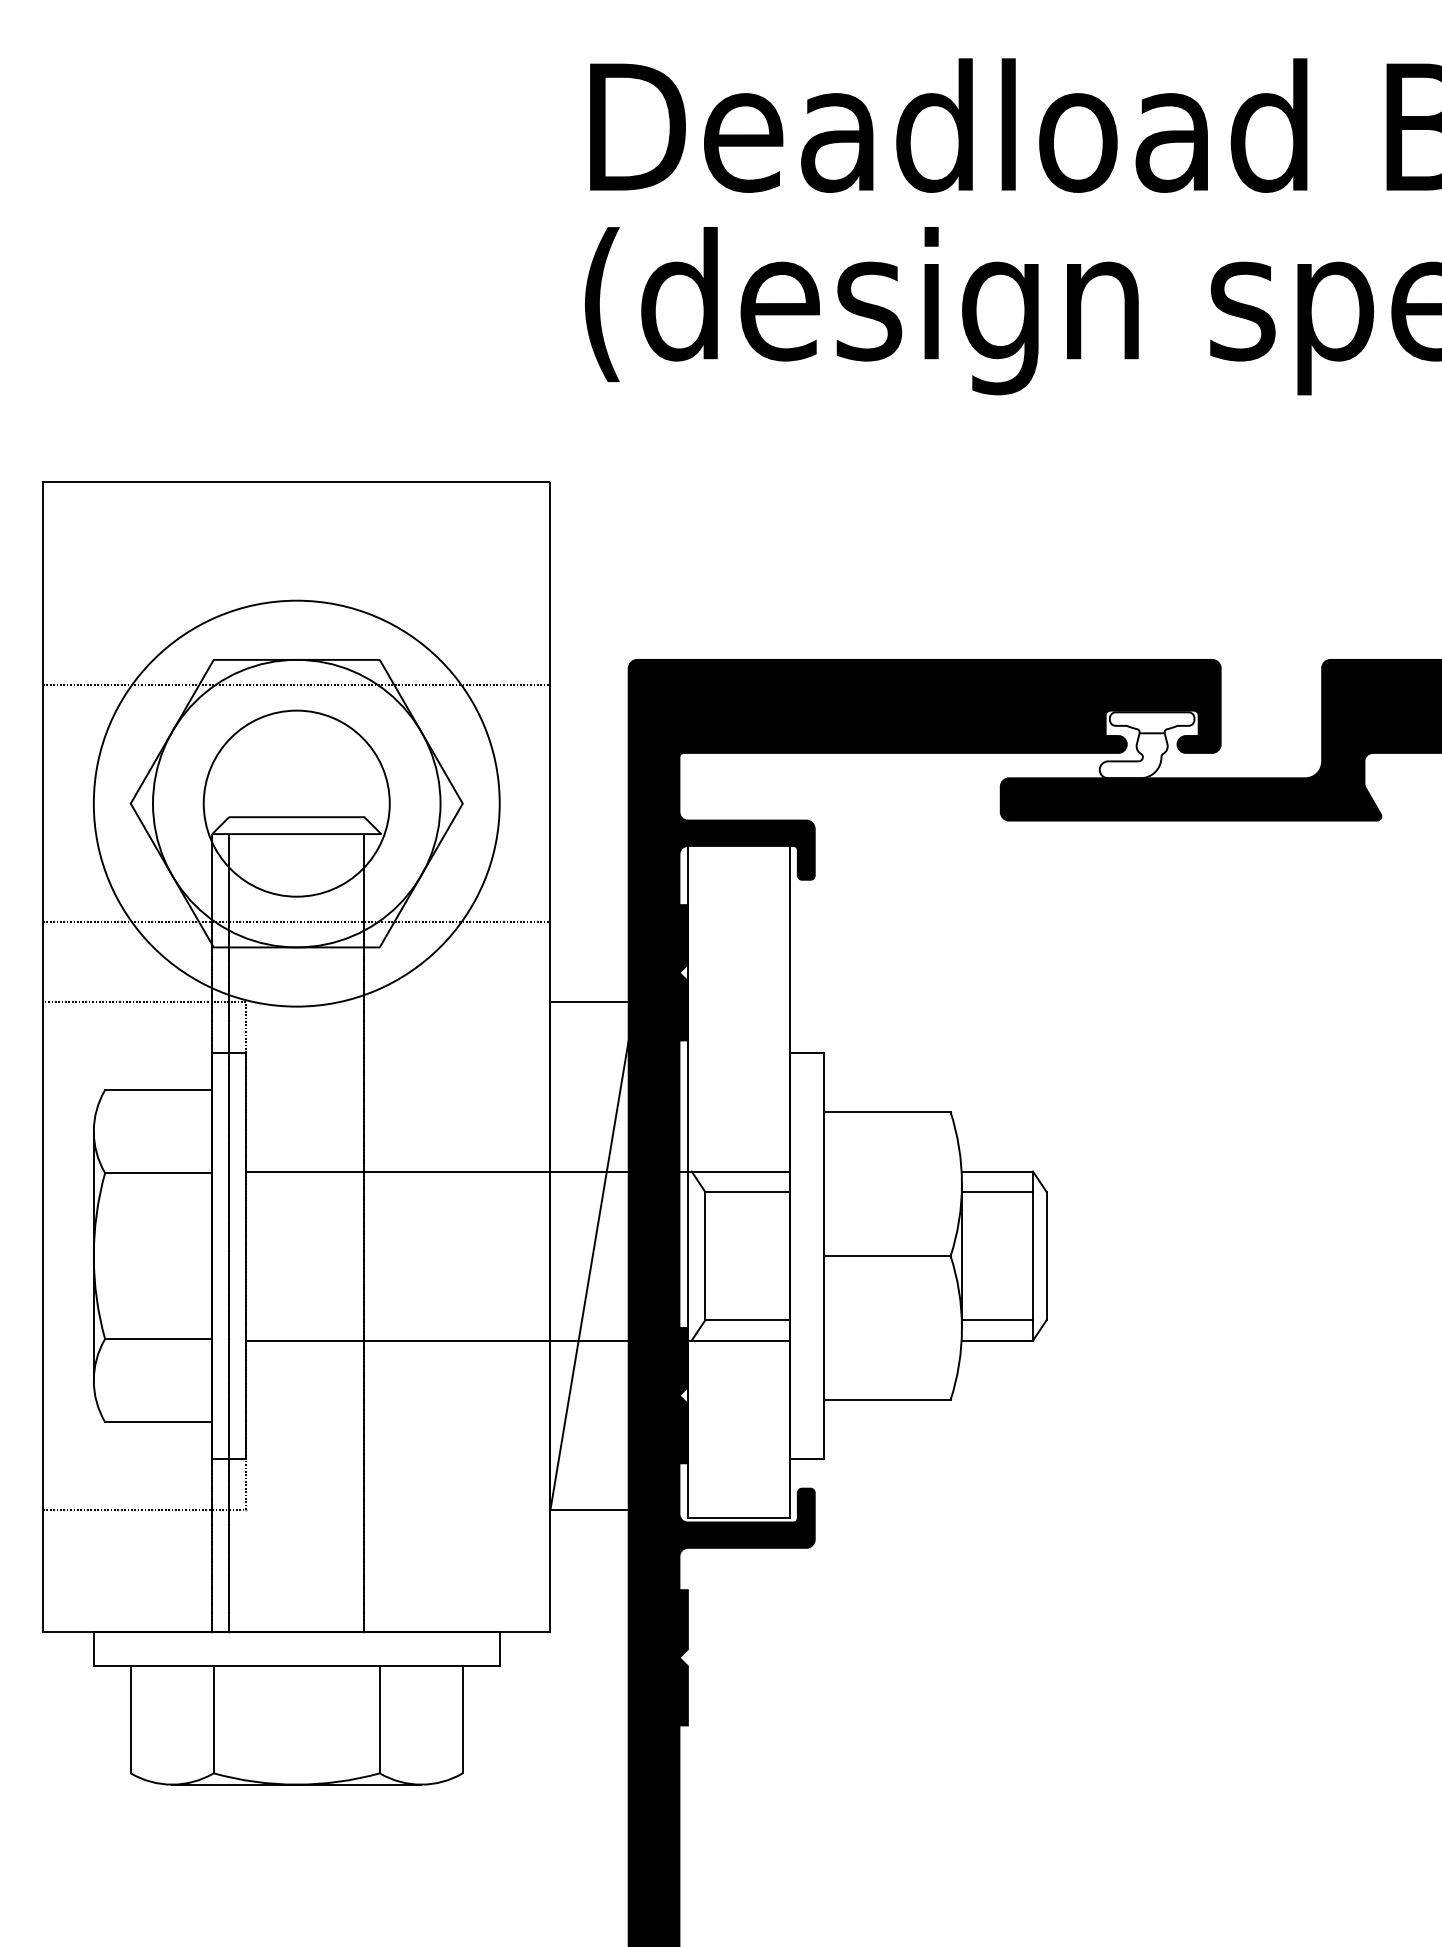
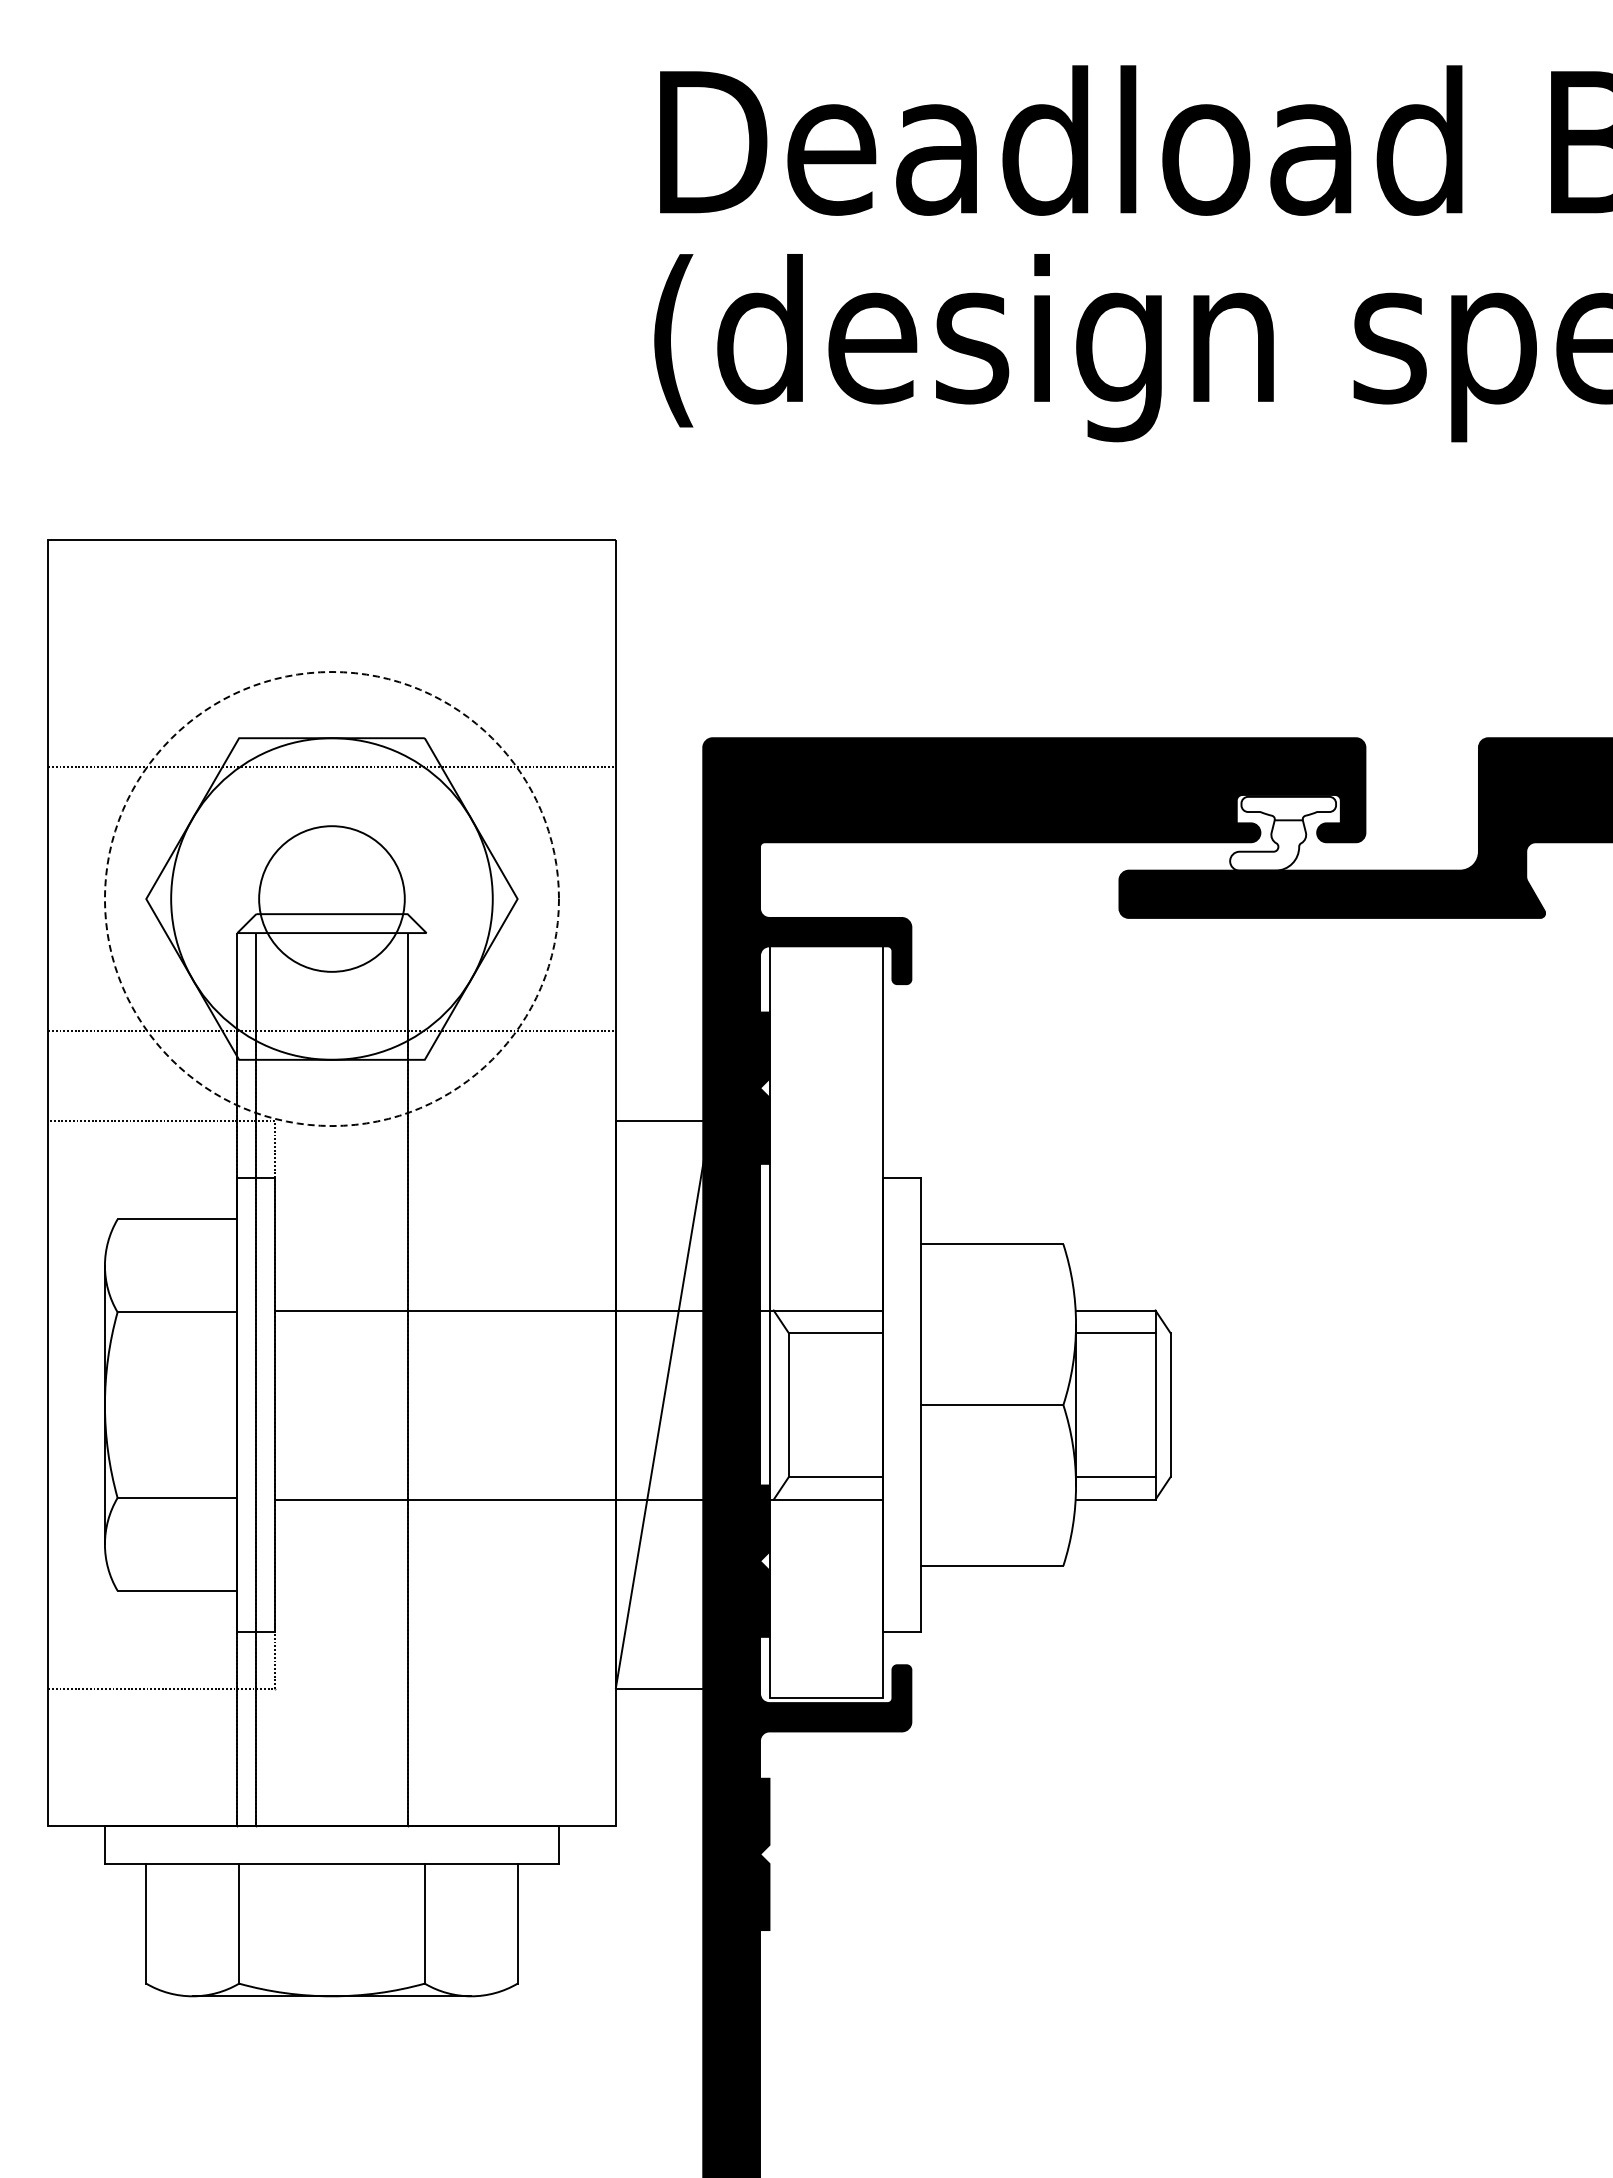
circle: (296, 803) -> (331, 898), size x0.7
circle: (296, 804) -> (331, 899), solid -> dashed

